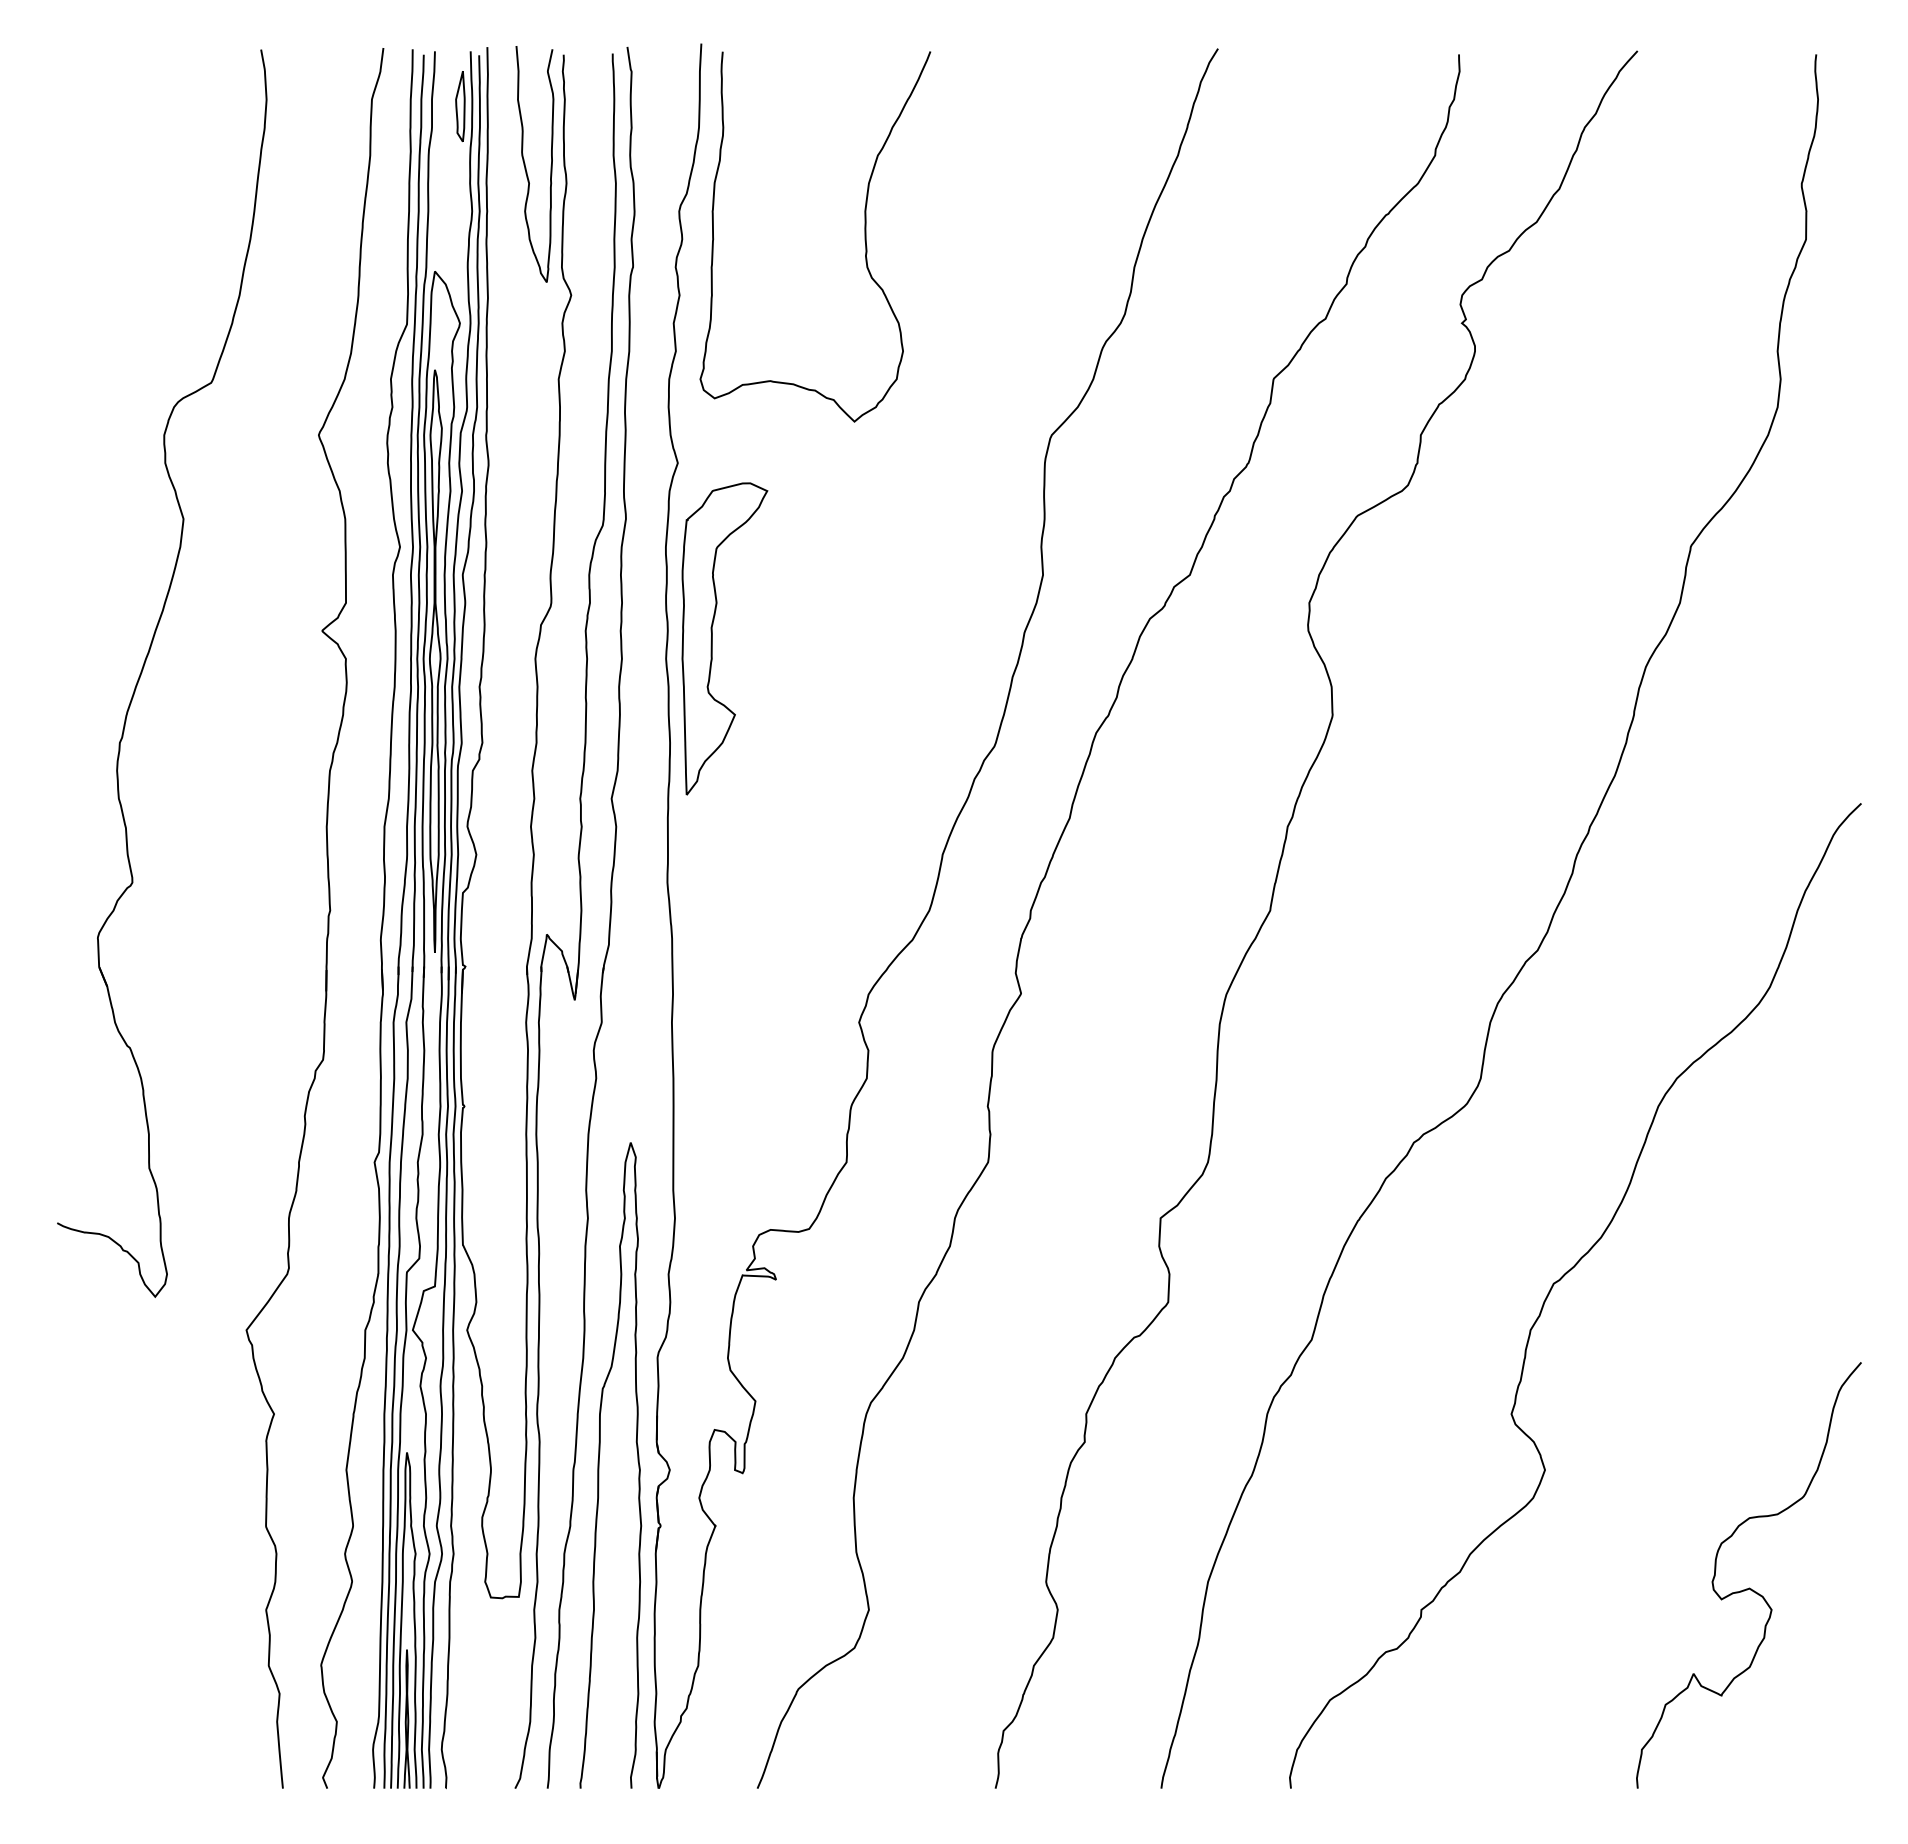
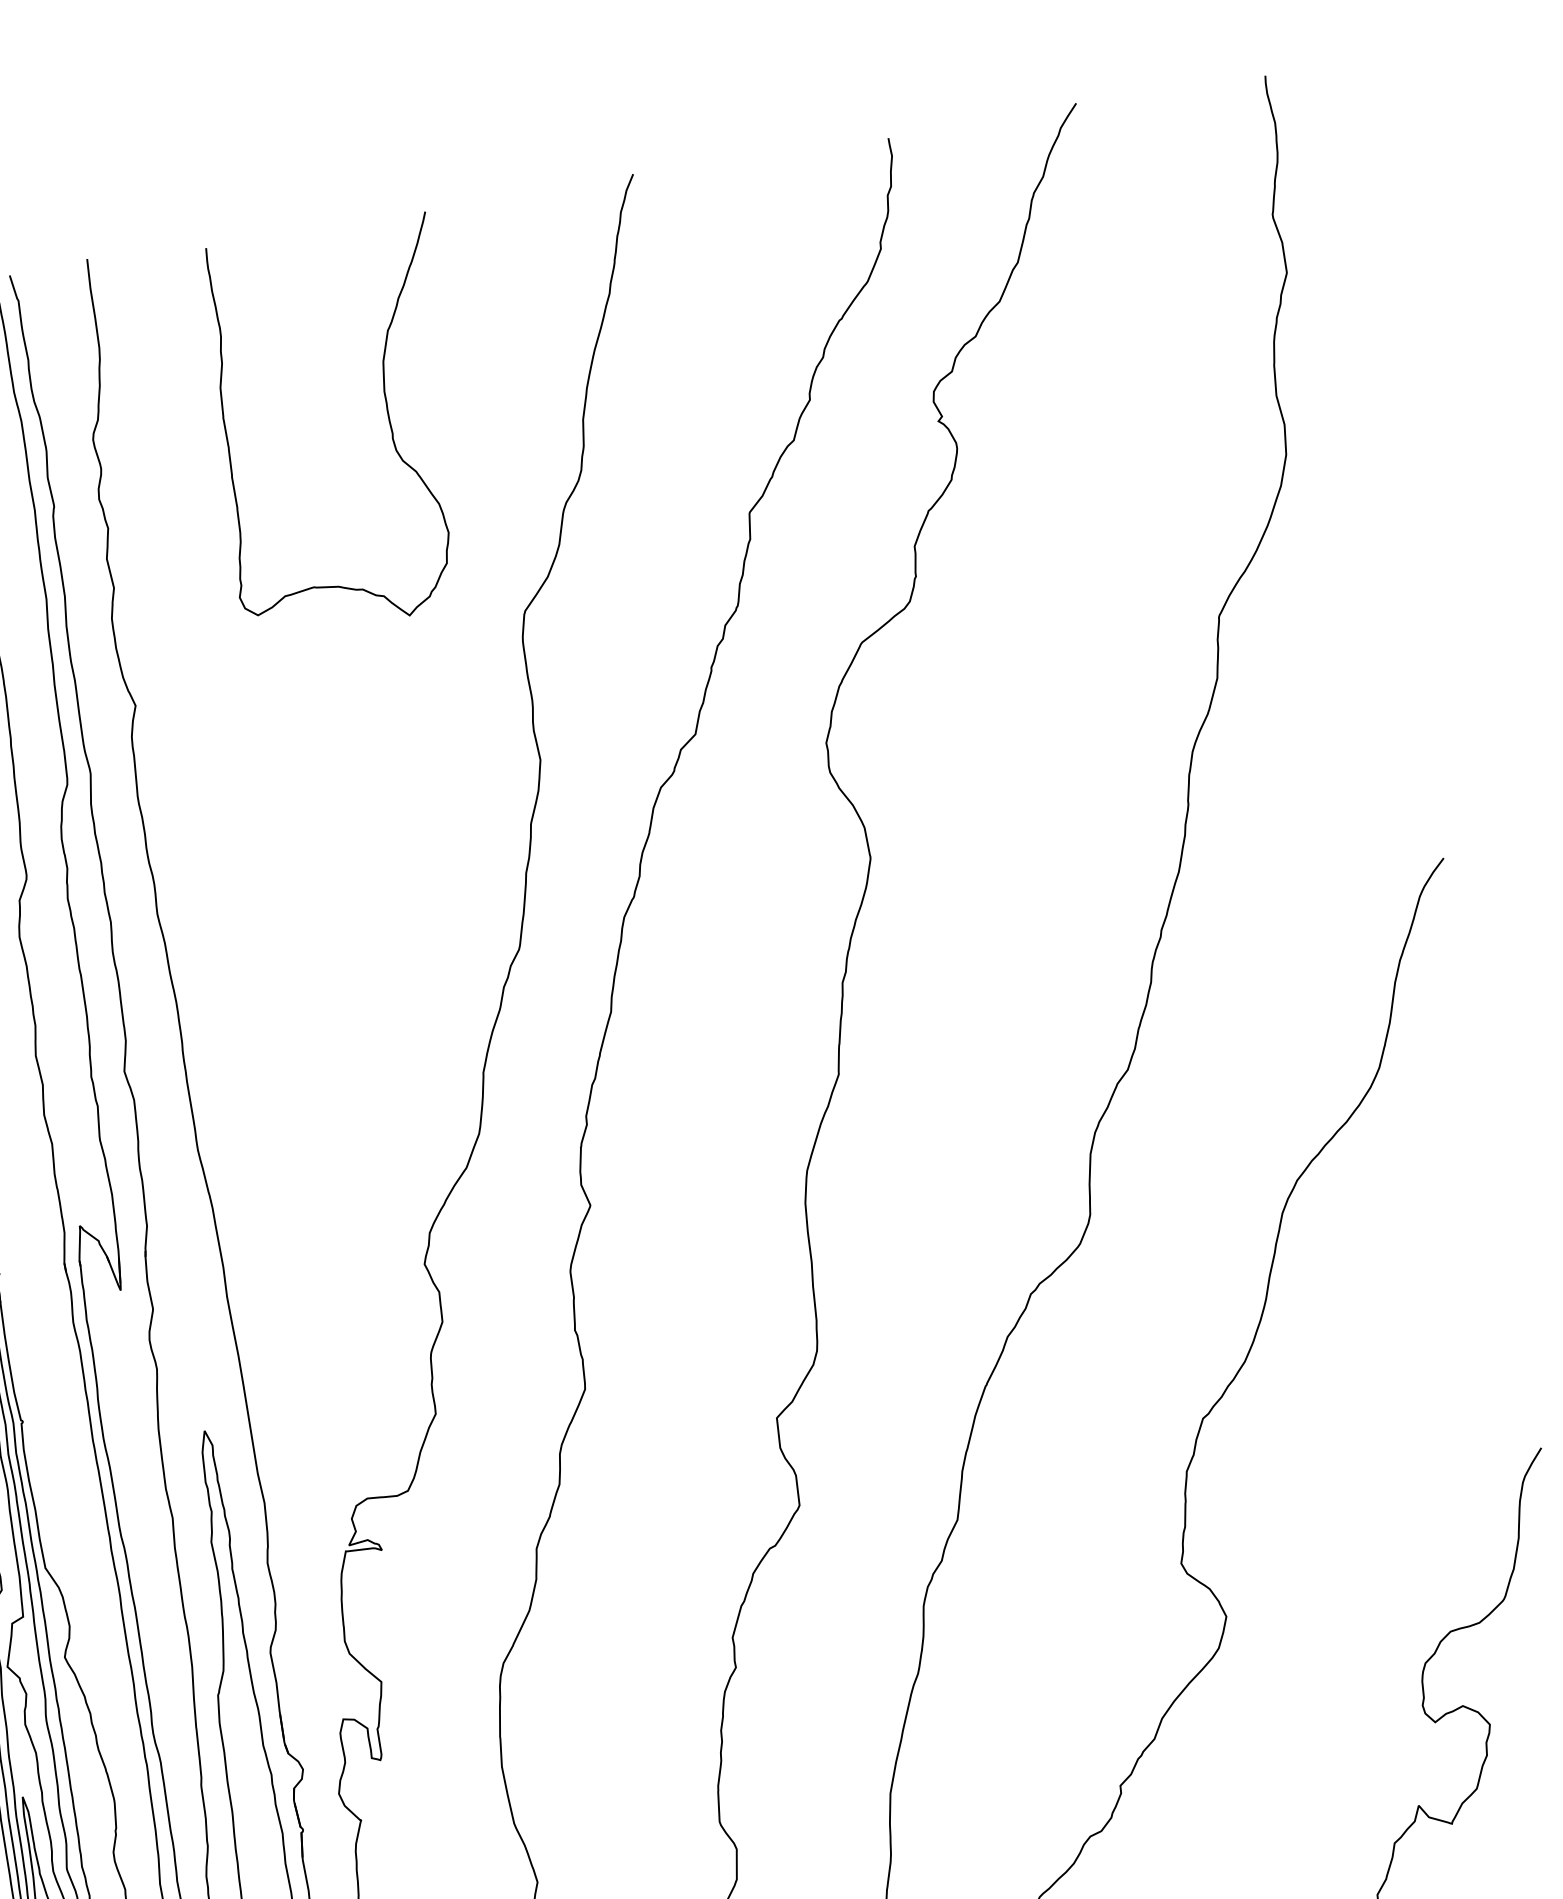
curve: (864, 236) -> (387, 418), moved
part: (712, 638) -> (202, 884), removed

